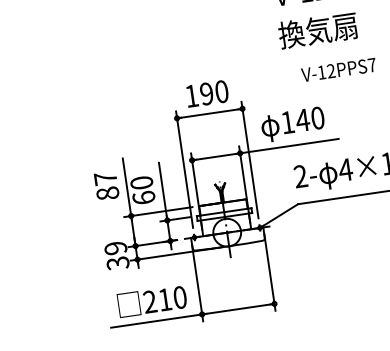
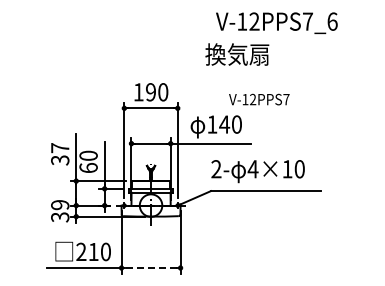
text: (318, 30) -> (237, 54), moved
text: (339, 69) -> (259, 99), moved
text: (108, 193) -> (60, 160), 87 -> 37
line: (237, 309) -> (150, 268), solid -> dashed

